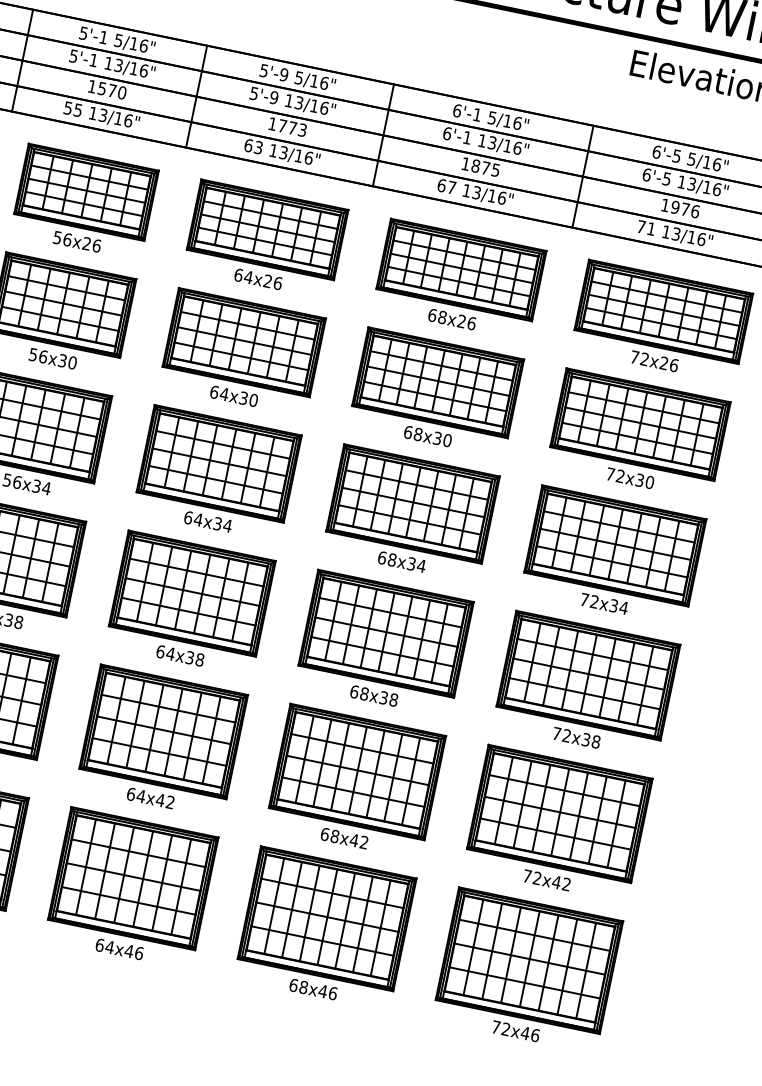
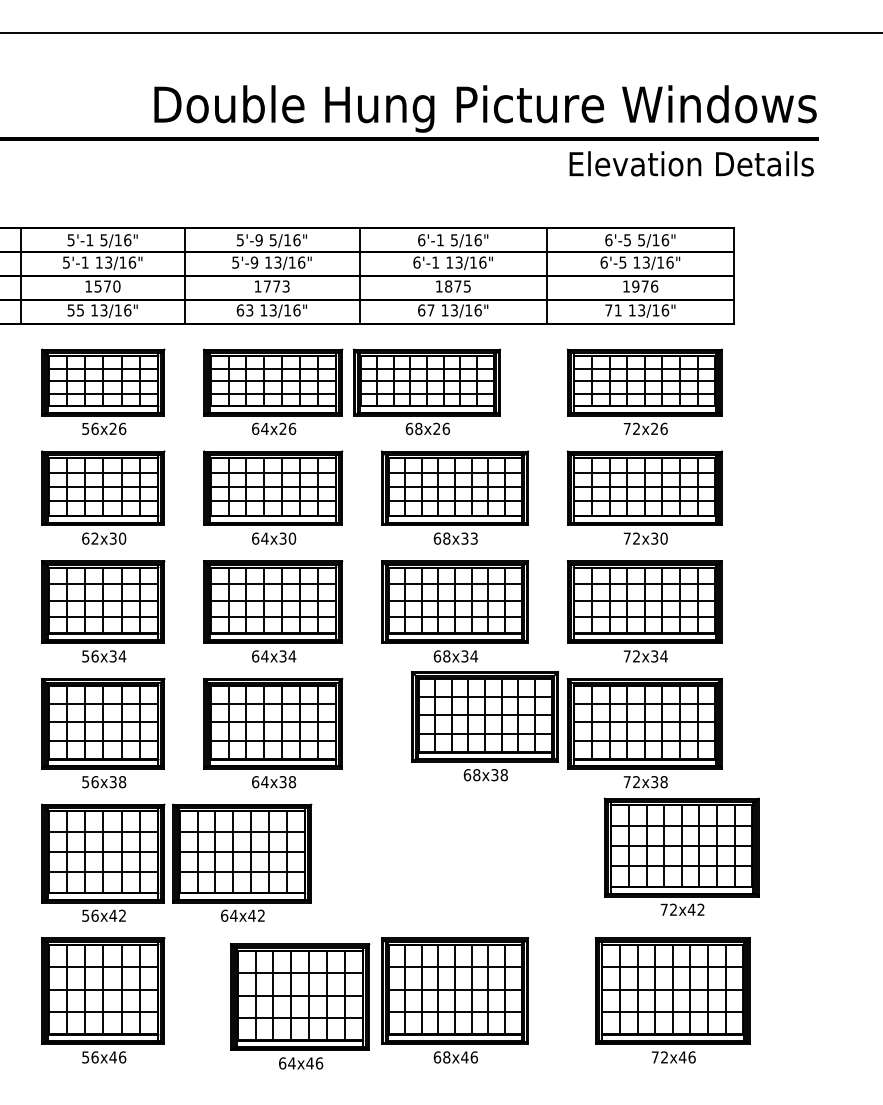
part: (460, 279) -> (427, 391), moved
text: (38, 355) -> (90, 538), 56x30 -> 62x30
text: (446, 440) -> (473, 538), 68x30 -> 68x33
part: (383, 643) -> (484, 726), moved
part: (162, 741) -> (242, 862), moved
part: (356, 781) -> (455, 862), removed
part: (557, 823) -> (681, 856), moved
part: (131, 888) -> (300, 1006), moved
part: (527, 970) -> (672, 1000), moved

